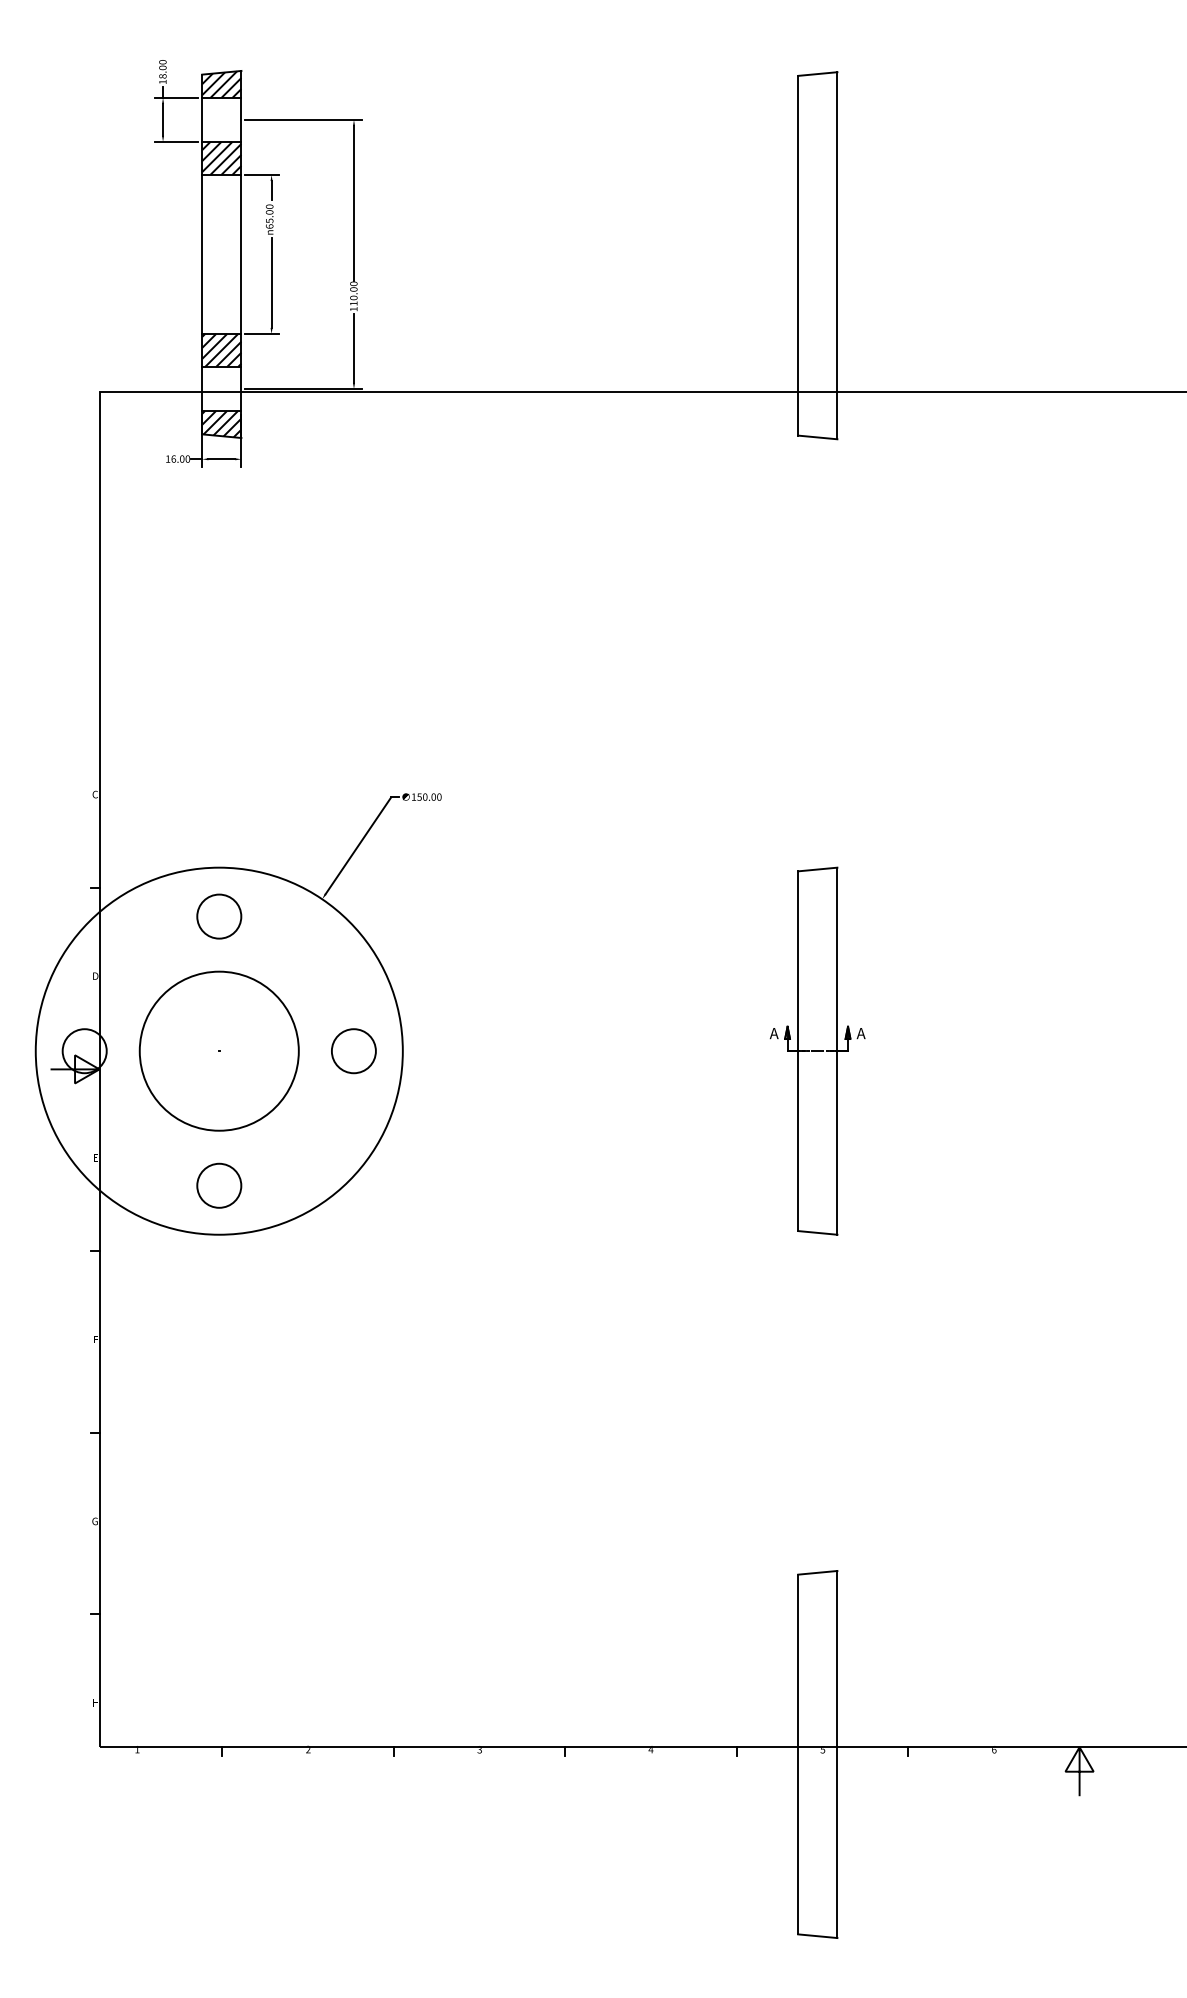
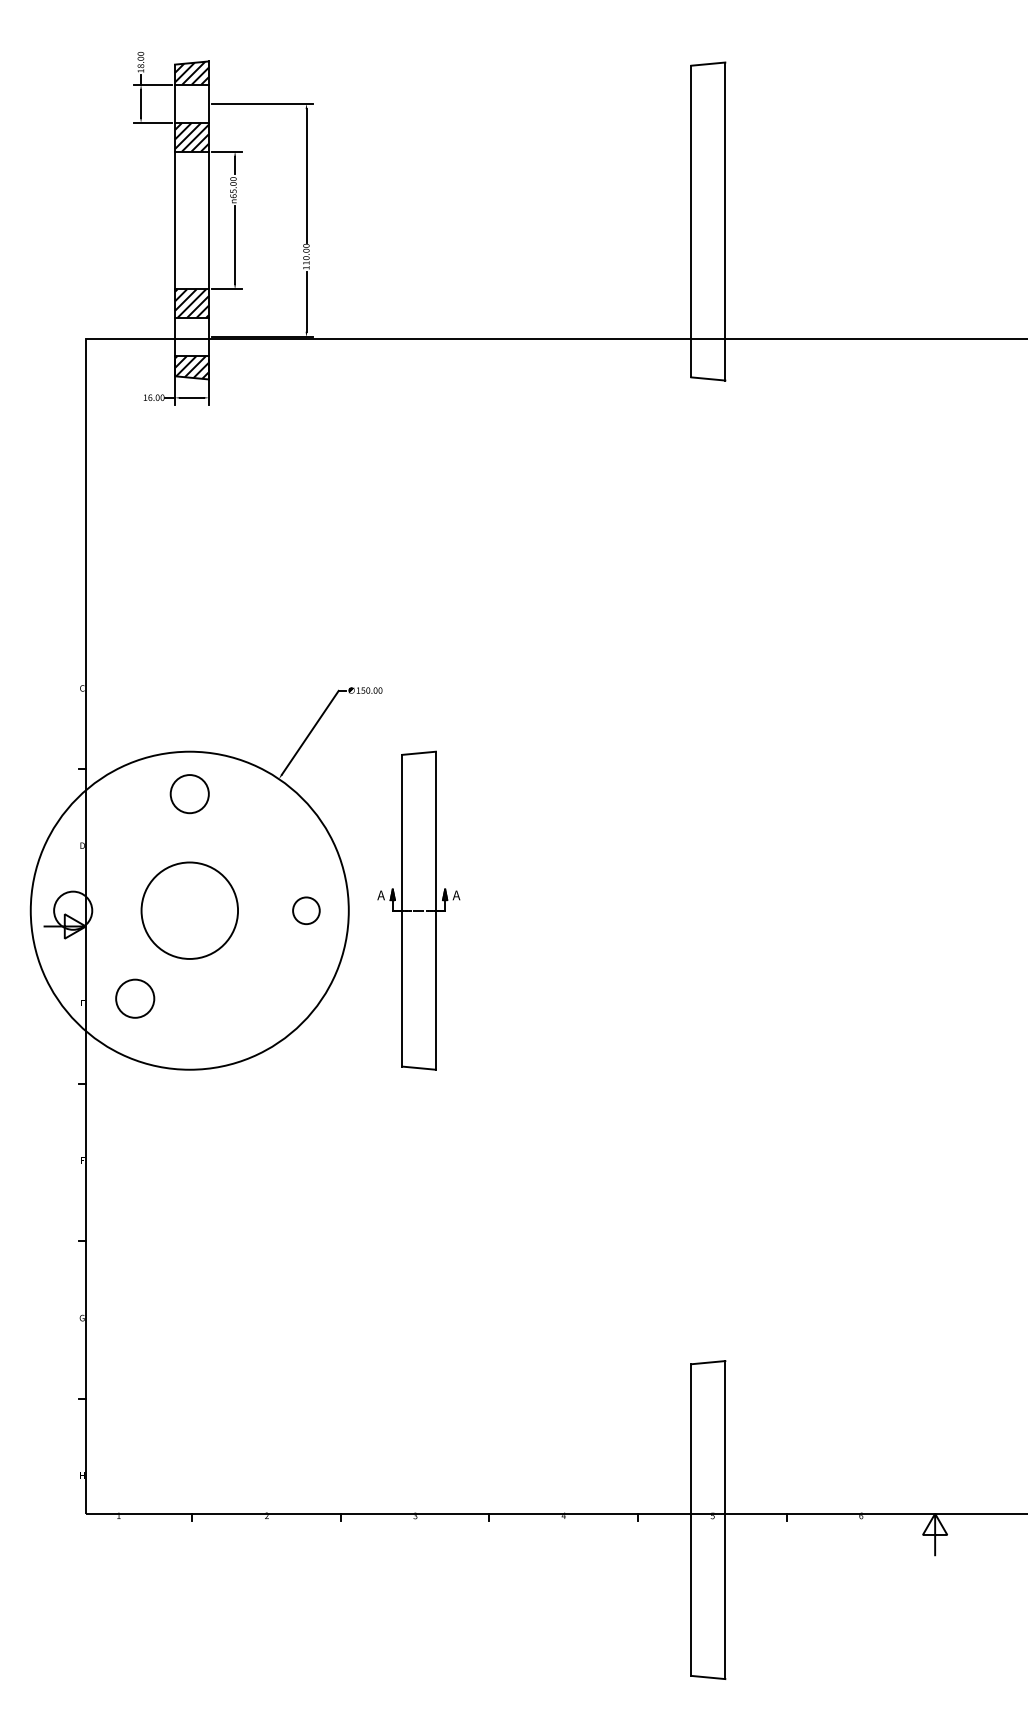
circle: (218, 1050) -> (189, 910), size x0.7
part: (817, 1050) -> (418, 910), moved
circle: (353, 1051) -> (306, 910), size x0.7
circle: (219, 1185) -> (135, 998), moved

